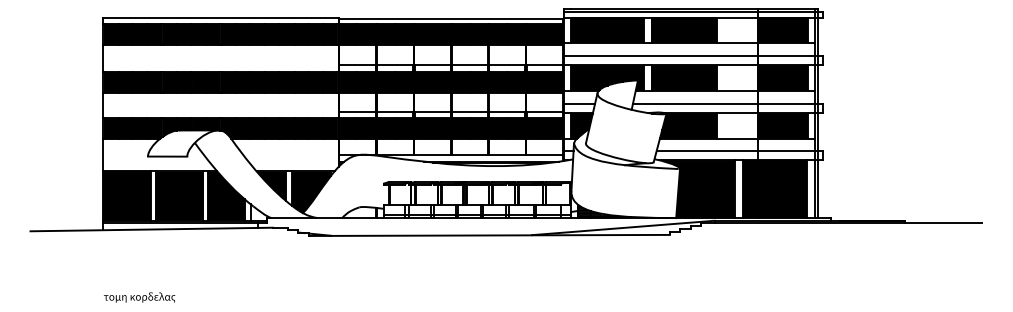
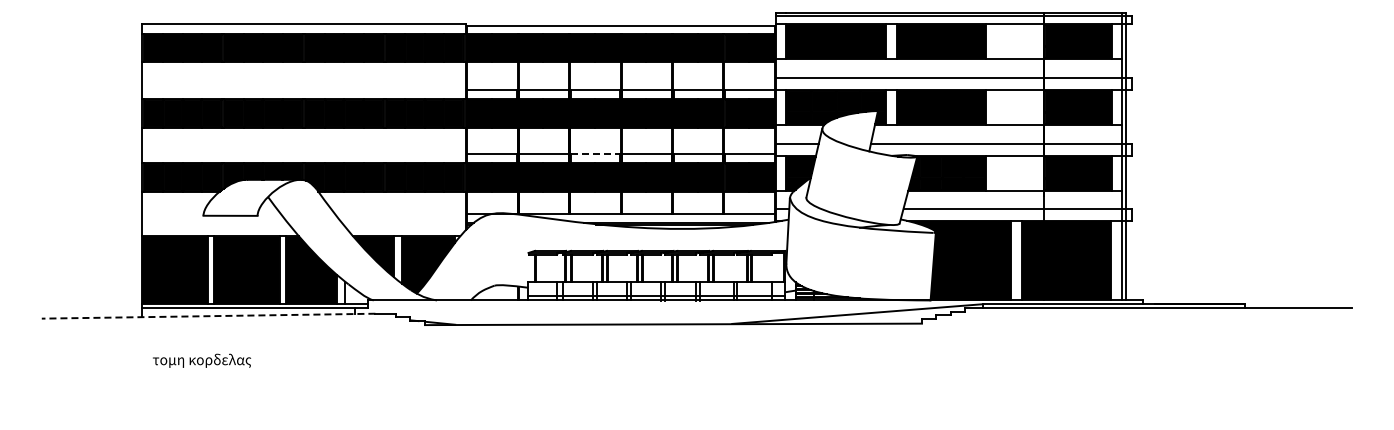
line: (432, 111) -> (595, 153), solid -> dashed
line: (151, 229) -> (208, 316), solid -> dashed
text: (139, 297) -> (201, 360), moved

